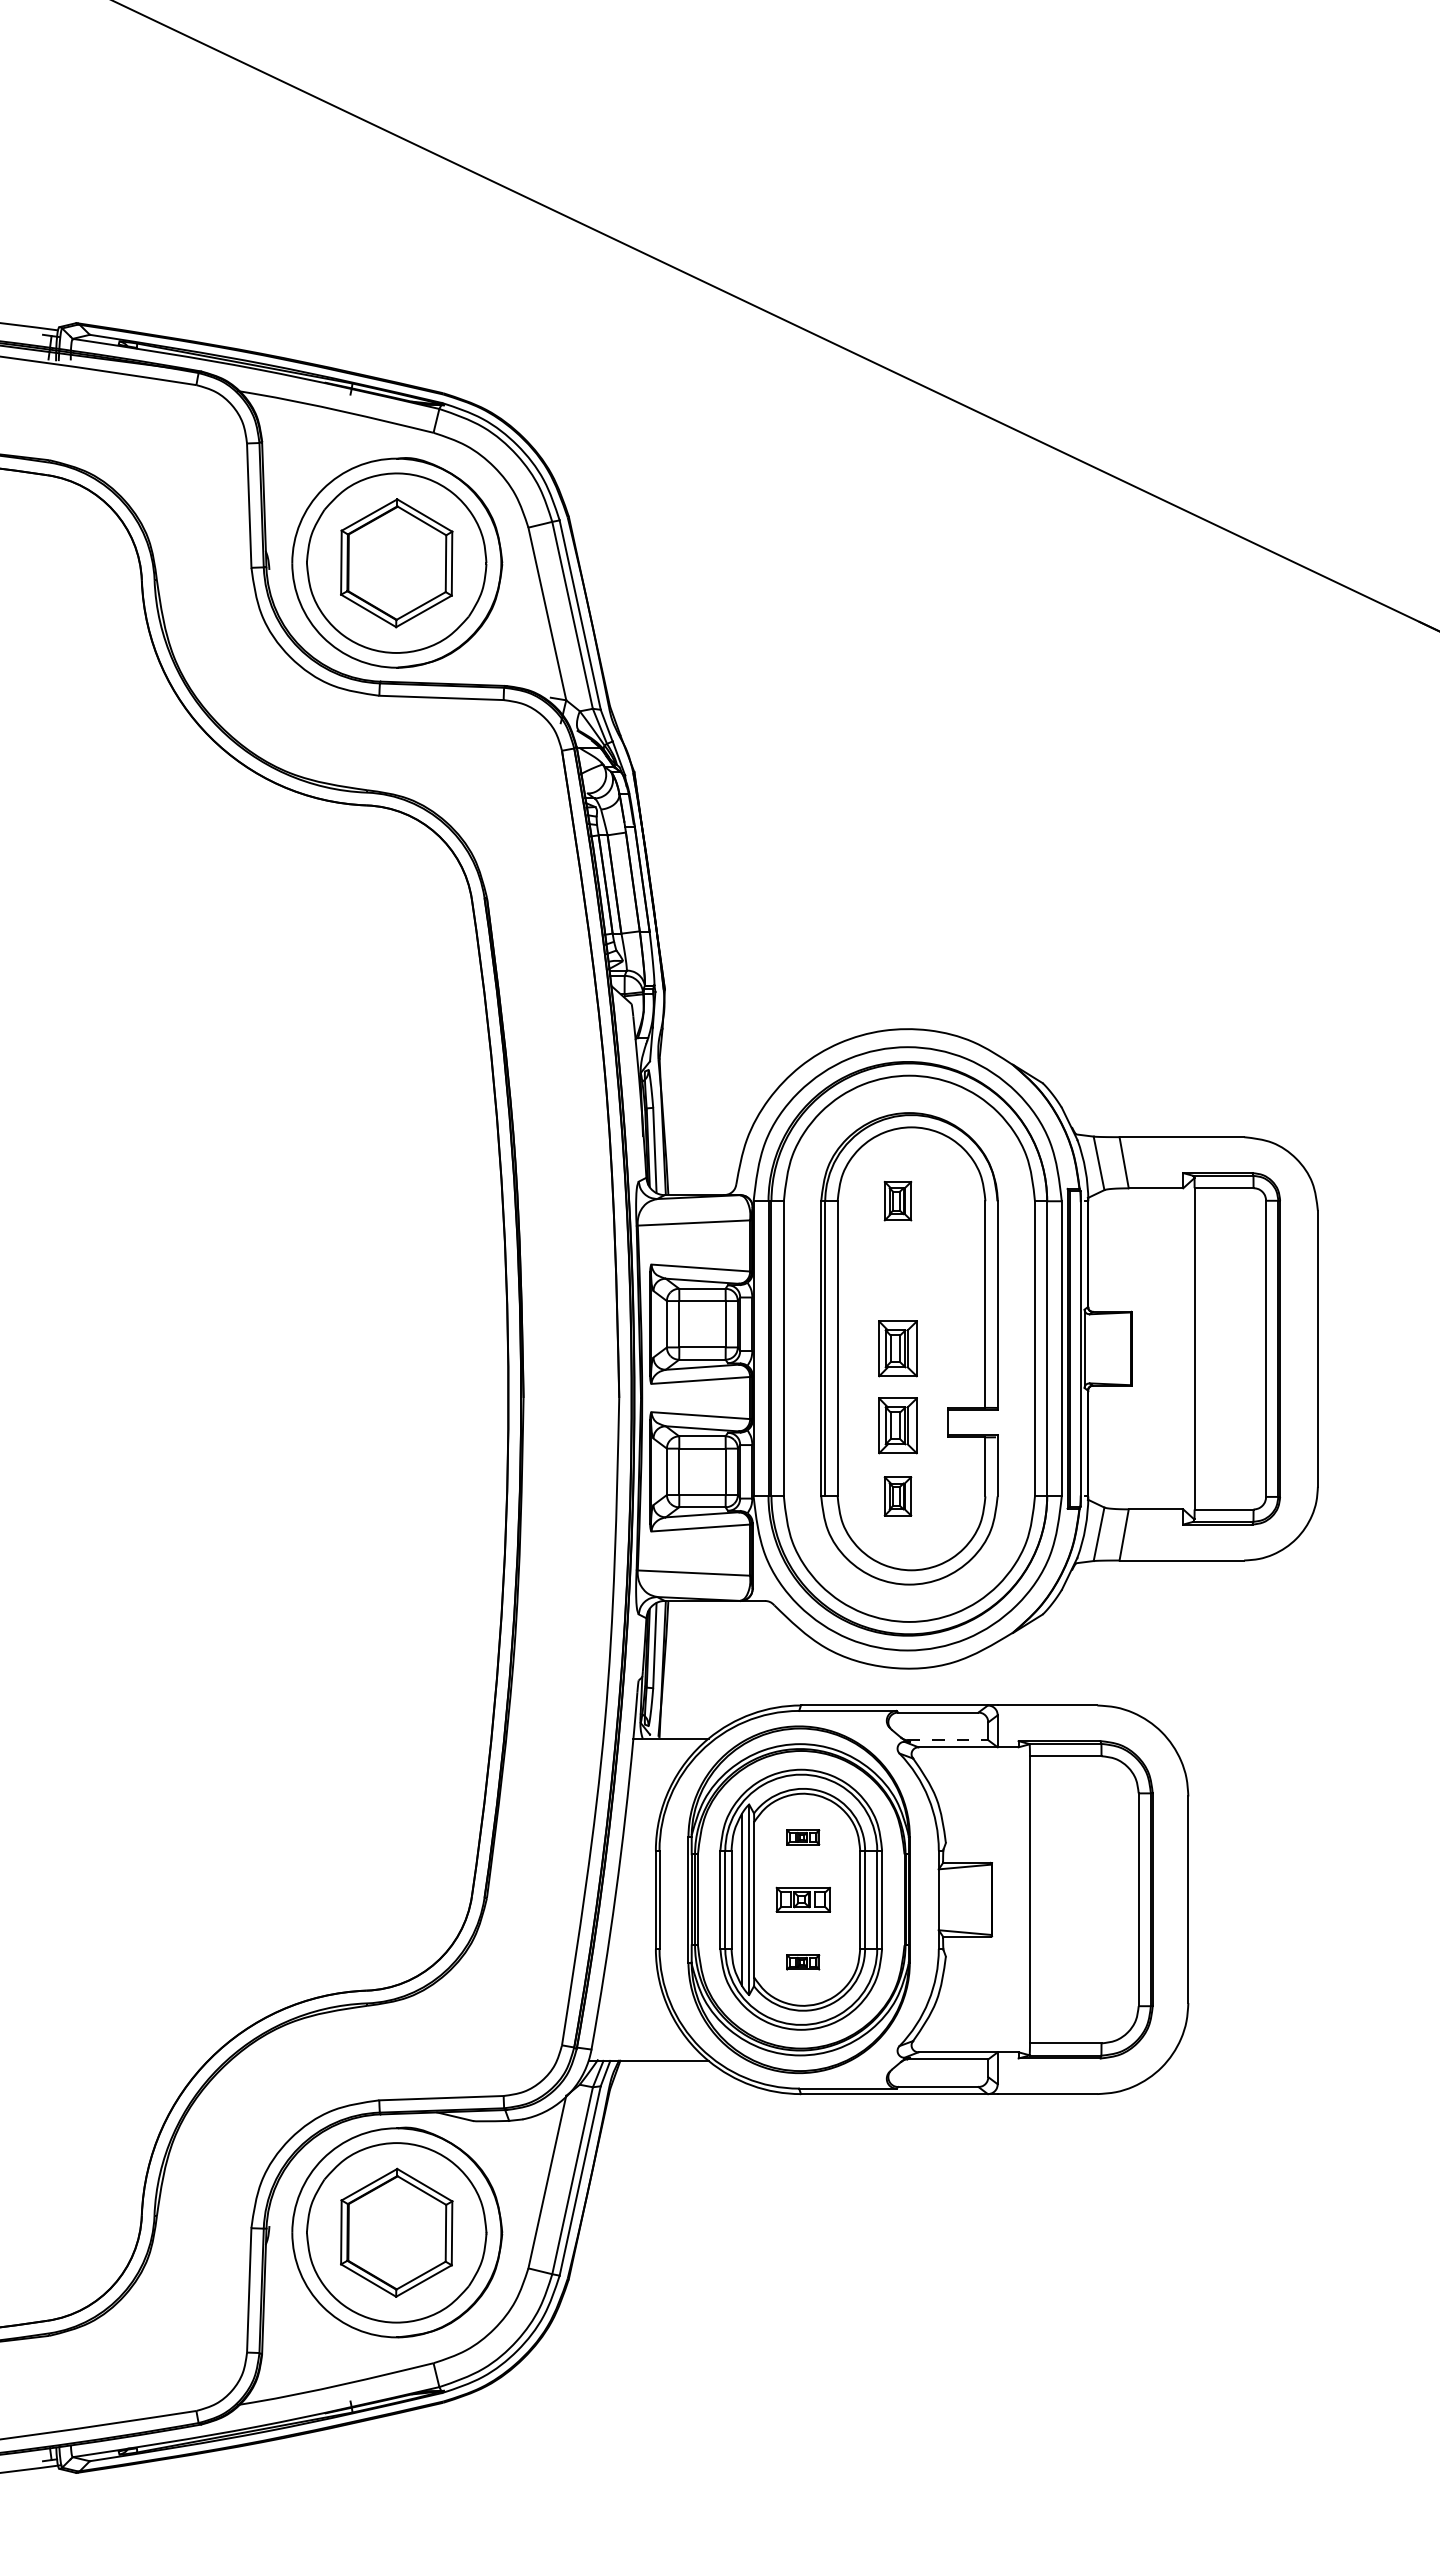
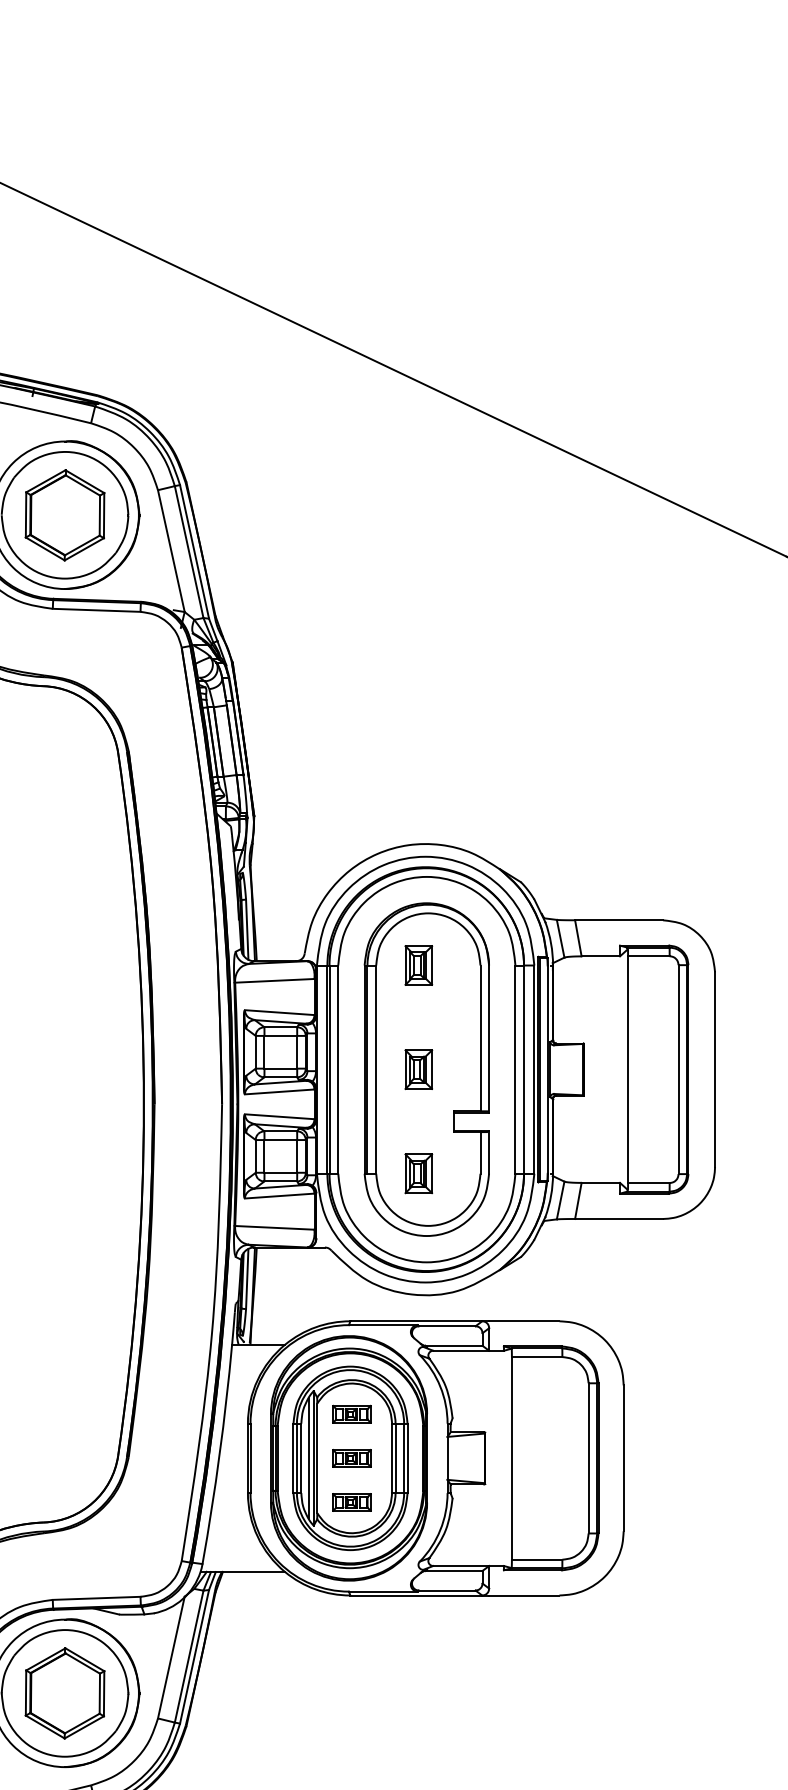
part: (897, 1200) -> (418, 964), size x1.43
part: (897, 1425) -> (418, 1123), removed
part: (897, 1496) -> (418, 1173), size x1.43
line: (948, 1740) -> (454, 1345), dashed -> solid
part: (802, 1837) -> (351, 1414), size x1.67
part: (802, 1962) -> (351, 1502), size x1.67

